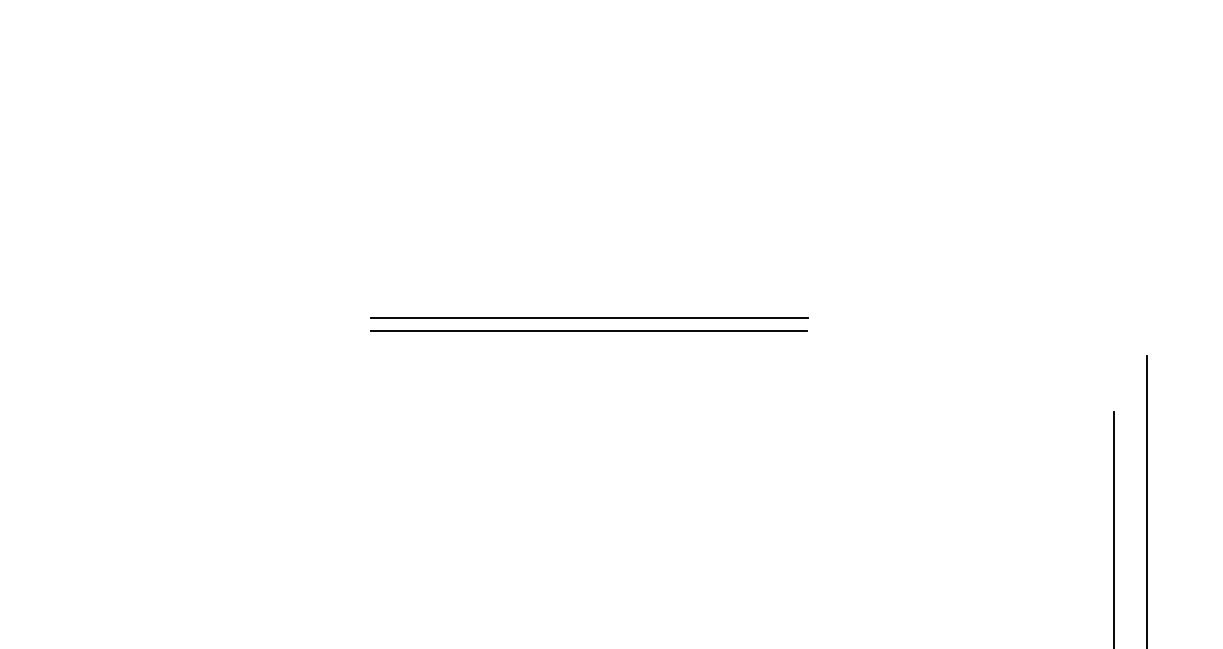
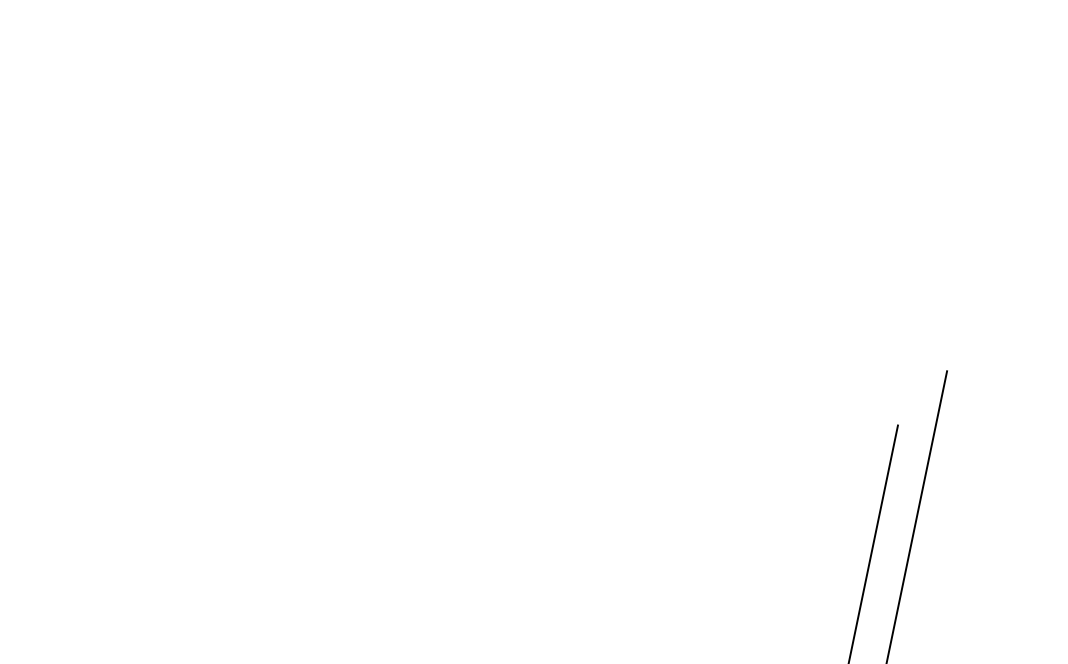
line: (588, 317) -> (341, 201), removed
line: (588, 331) -> (338, 217), removed

